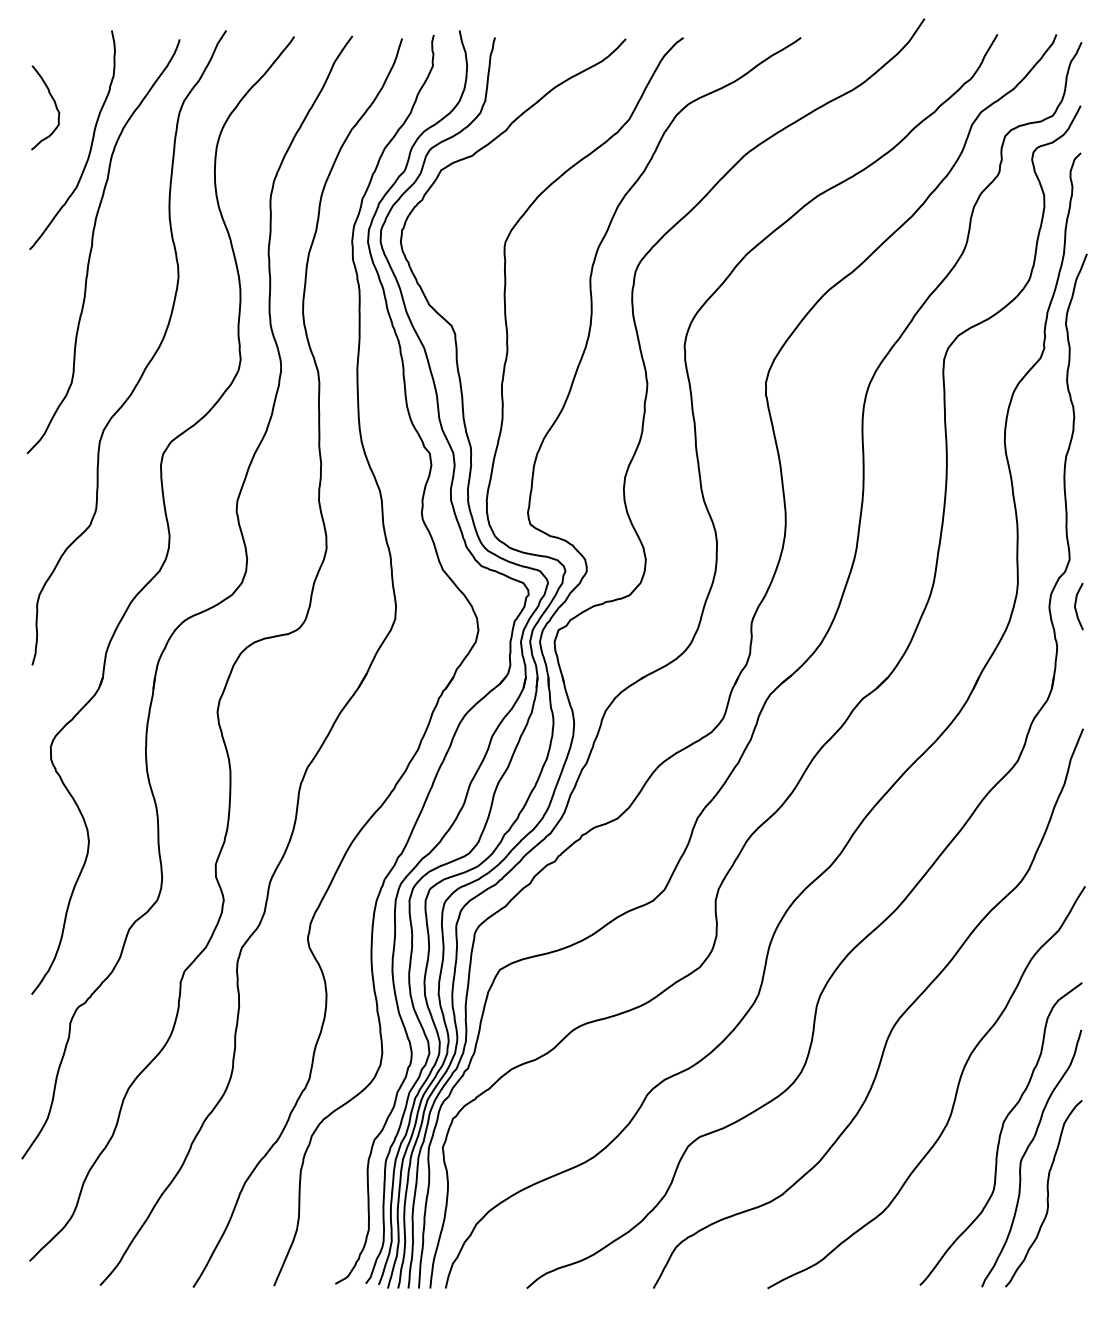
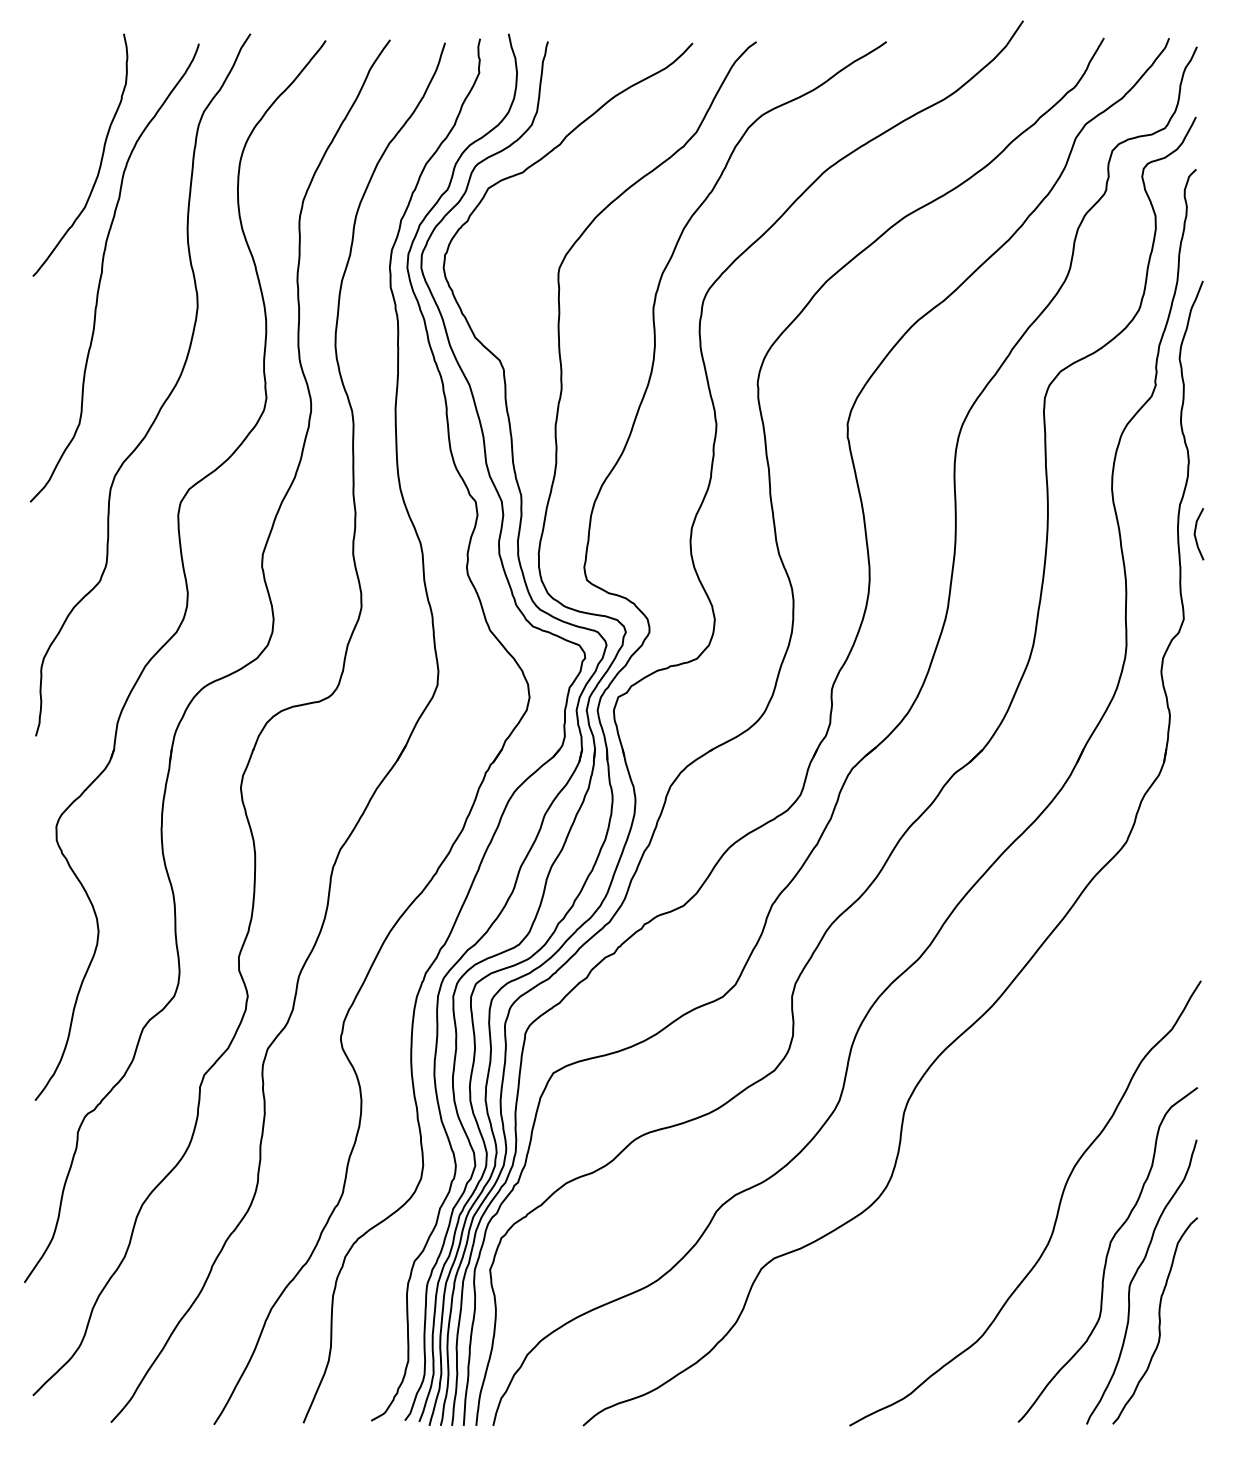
curve: (54, 104) -> (60, 115), removed
line: (1076, 608) -> (1196, 536), moved
curve: (894, 1024) -> (989, 1133), removed

